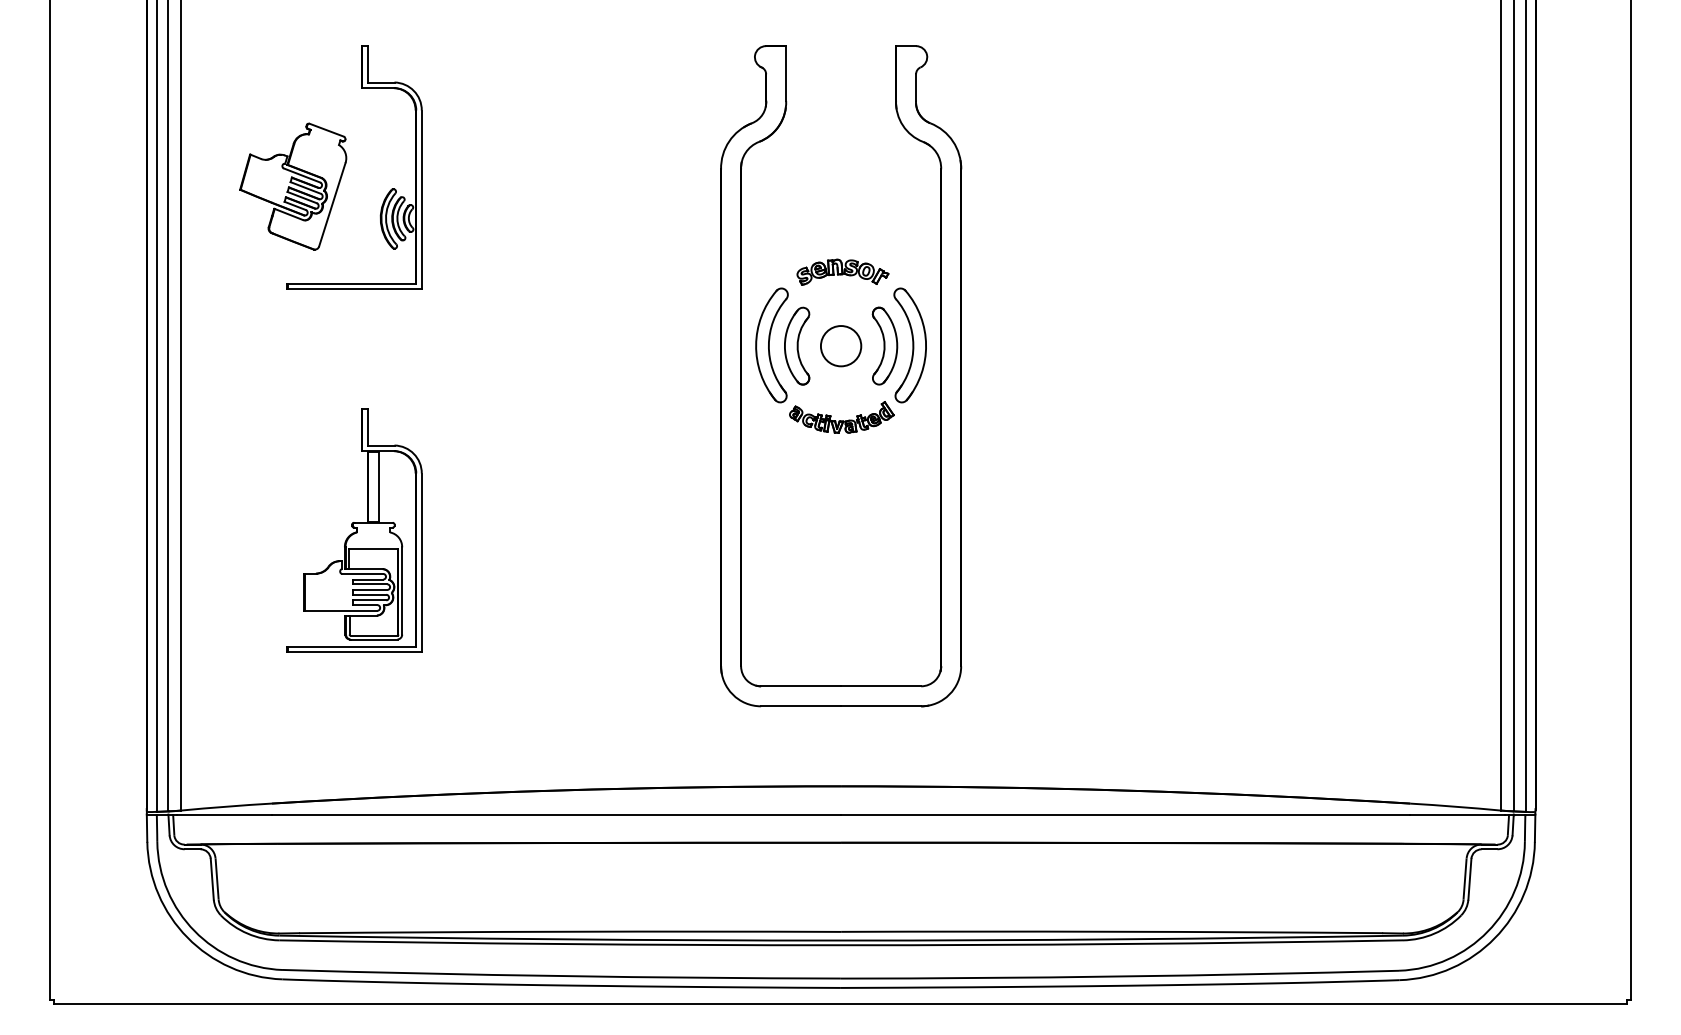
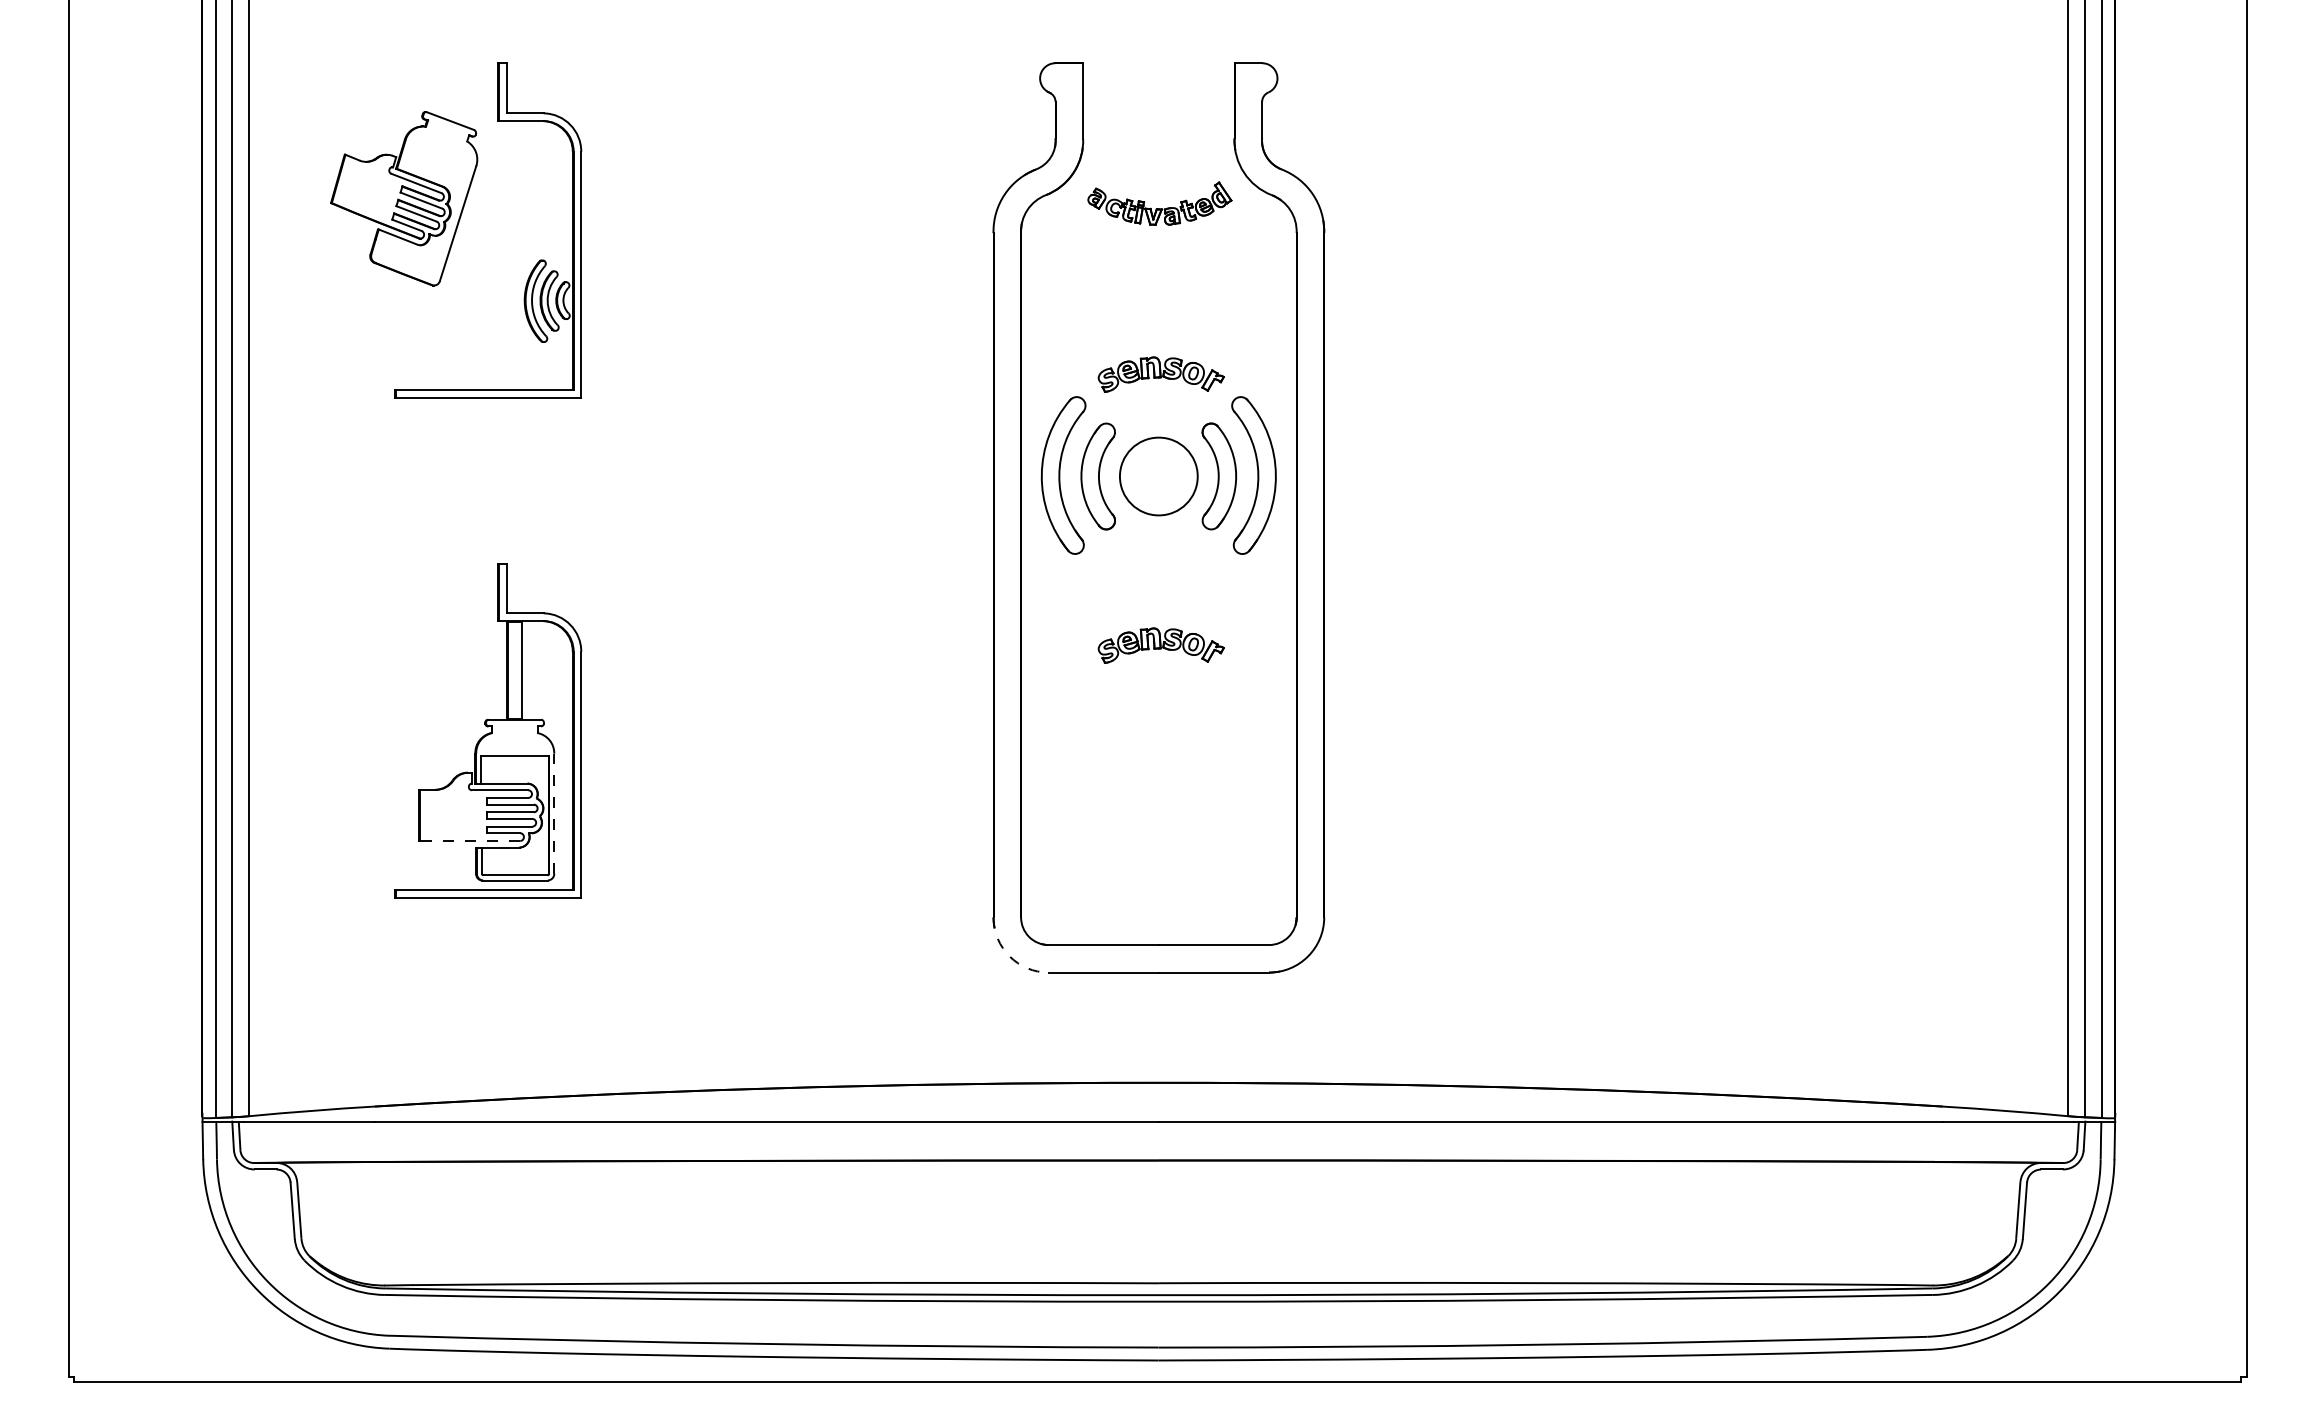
part: (293, 186) -> (404, 198), moved
circle: (840, 346) -> (1158, 476), size x1.4
part: (841, 417) -> (1159, 203), moved
part: (842, 468) -> (1160, 645), added
line: (402, 590) -> (554, 813), solid -> dashed
line: (340, 610) -> (469, 840), solid -> dashed
arc: (732, 694) -> (1009, 956), solid -> dashed

